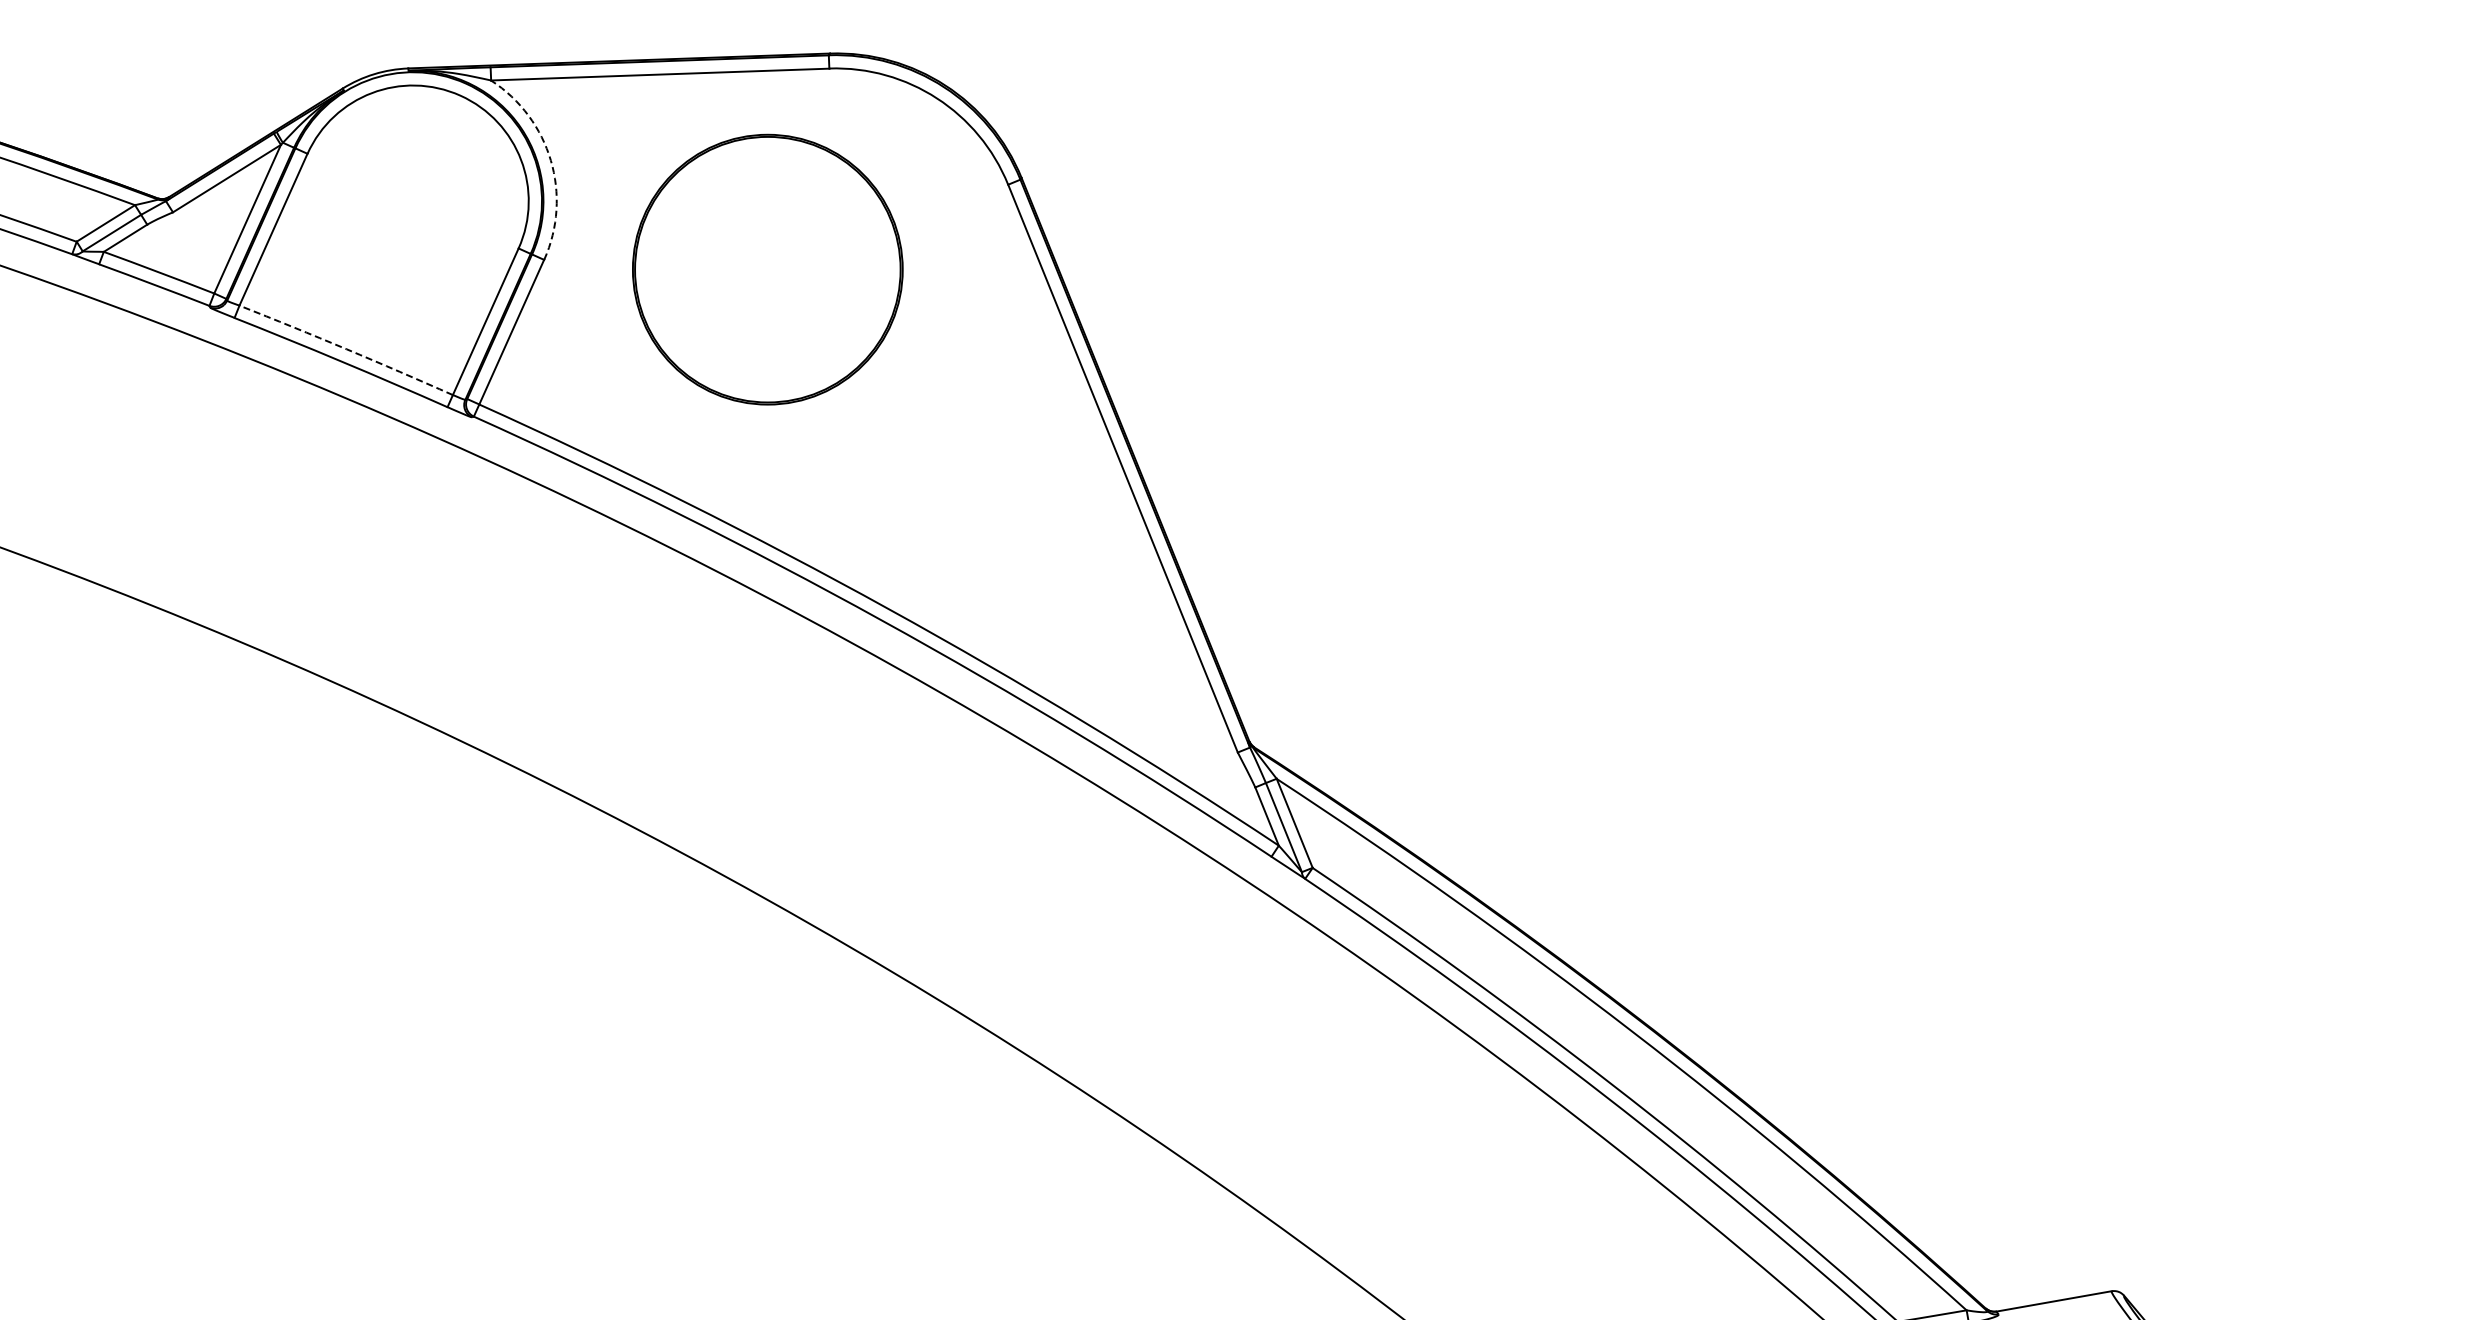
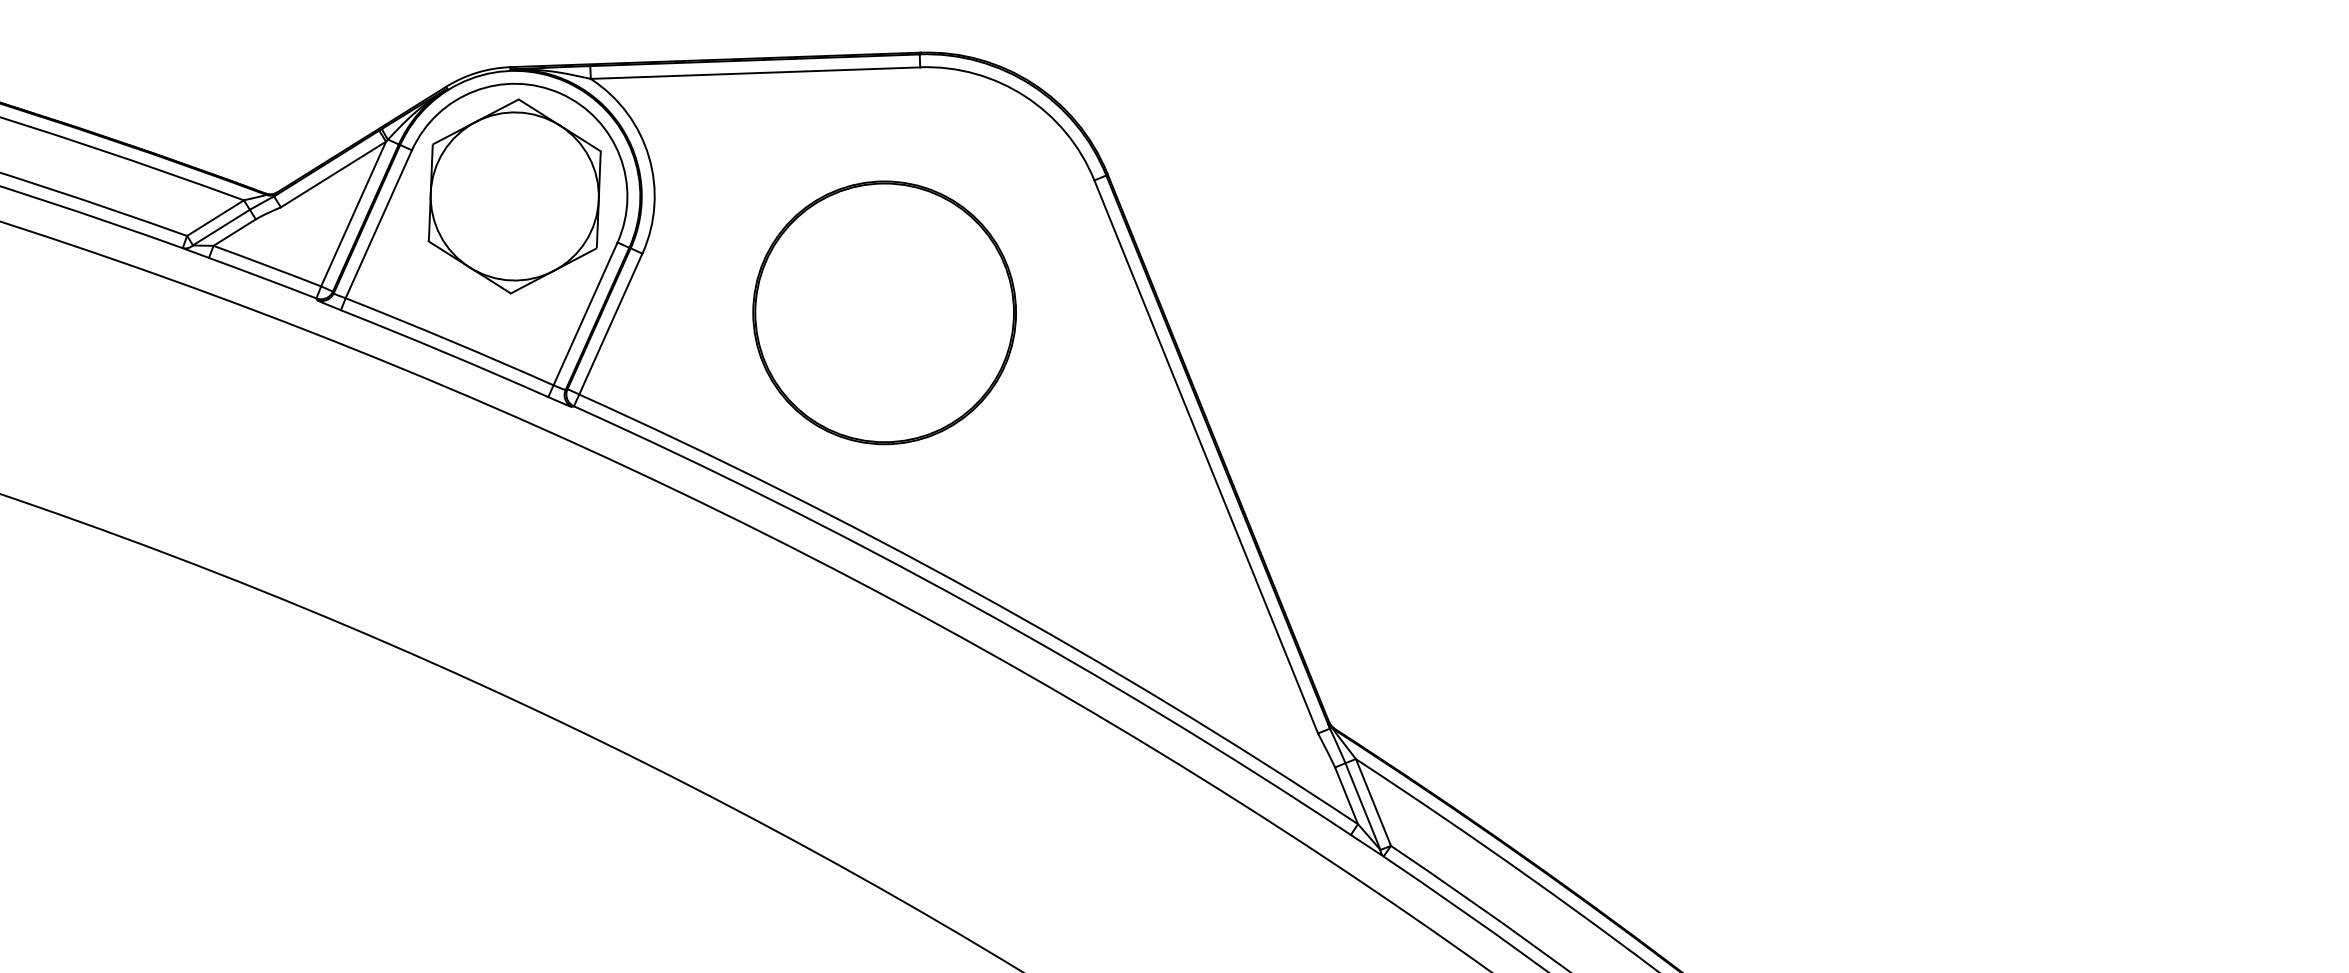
arc: (550, 160) -> (648, 156), dashed -> solid
part: (412, 200) -> (514, 195), added
part: (767, 269) -> (884, 312), moved
arc: (346, 349) -> (449, 340), dashed -> solid

